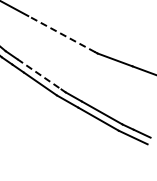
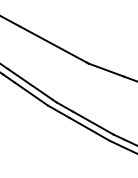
line: (61, 33) -> (52, 43), dashed -> solid
line: (39, 74) -> (30, 84), dashed -> solid

